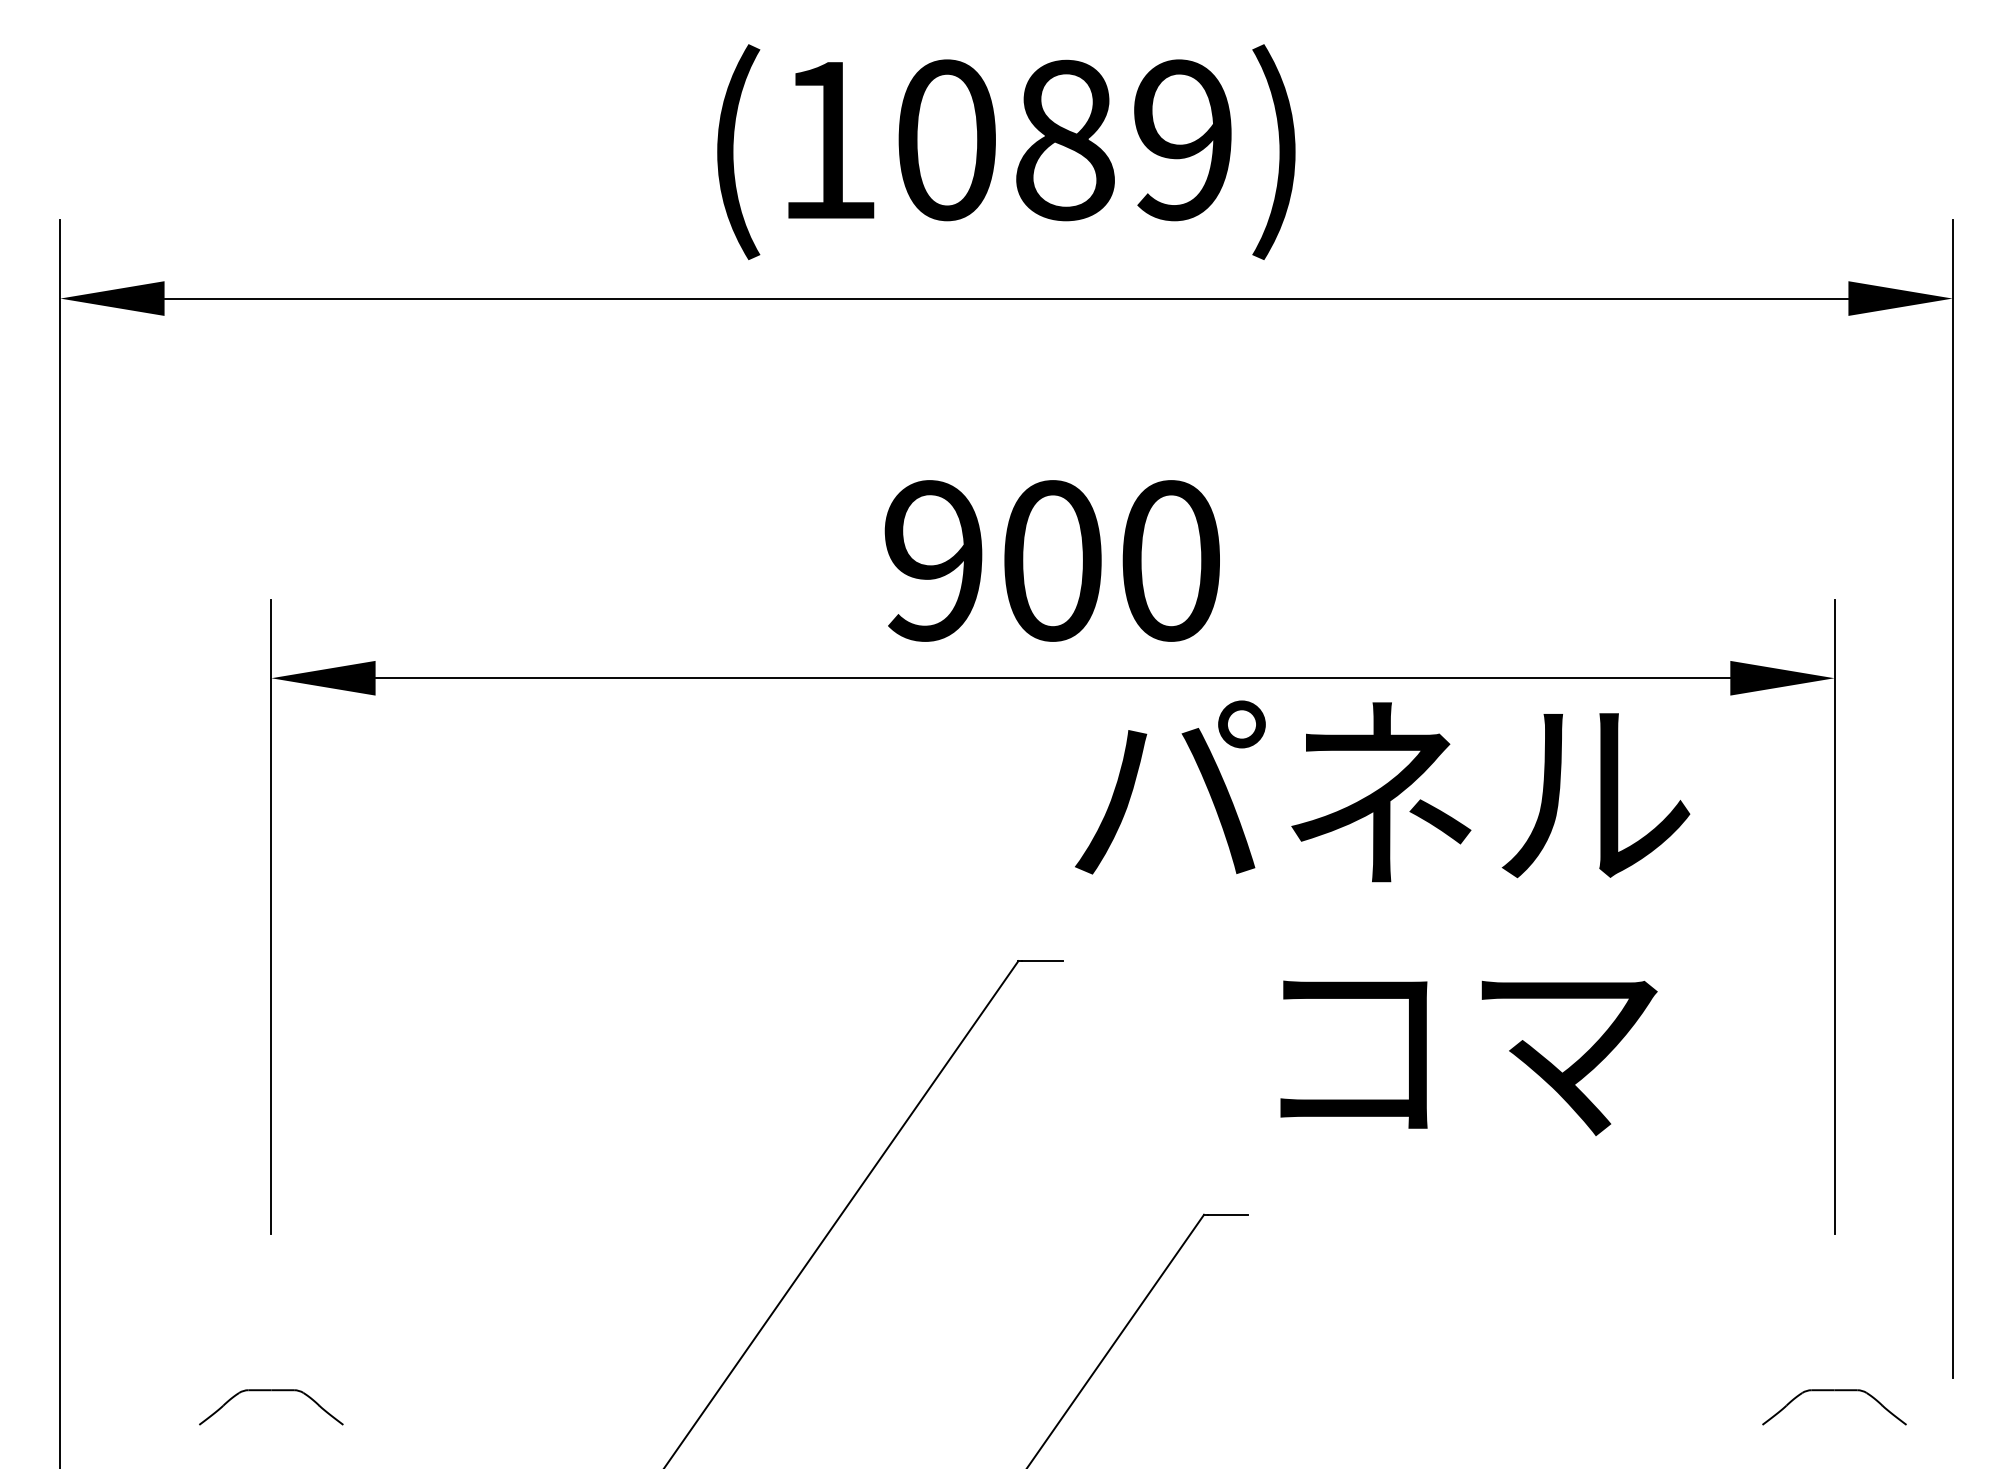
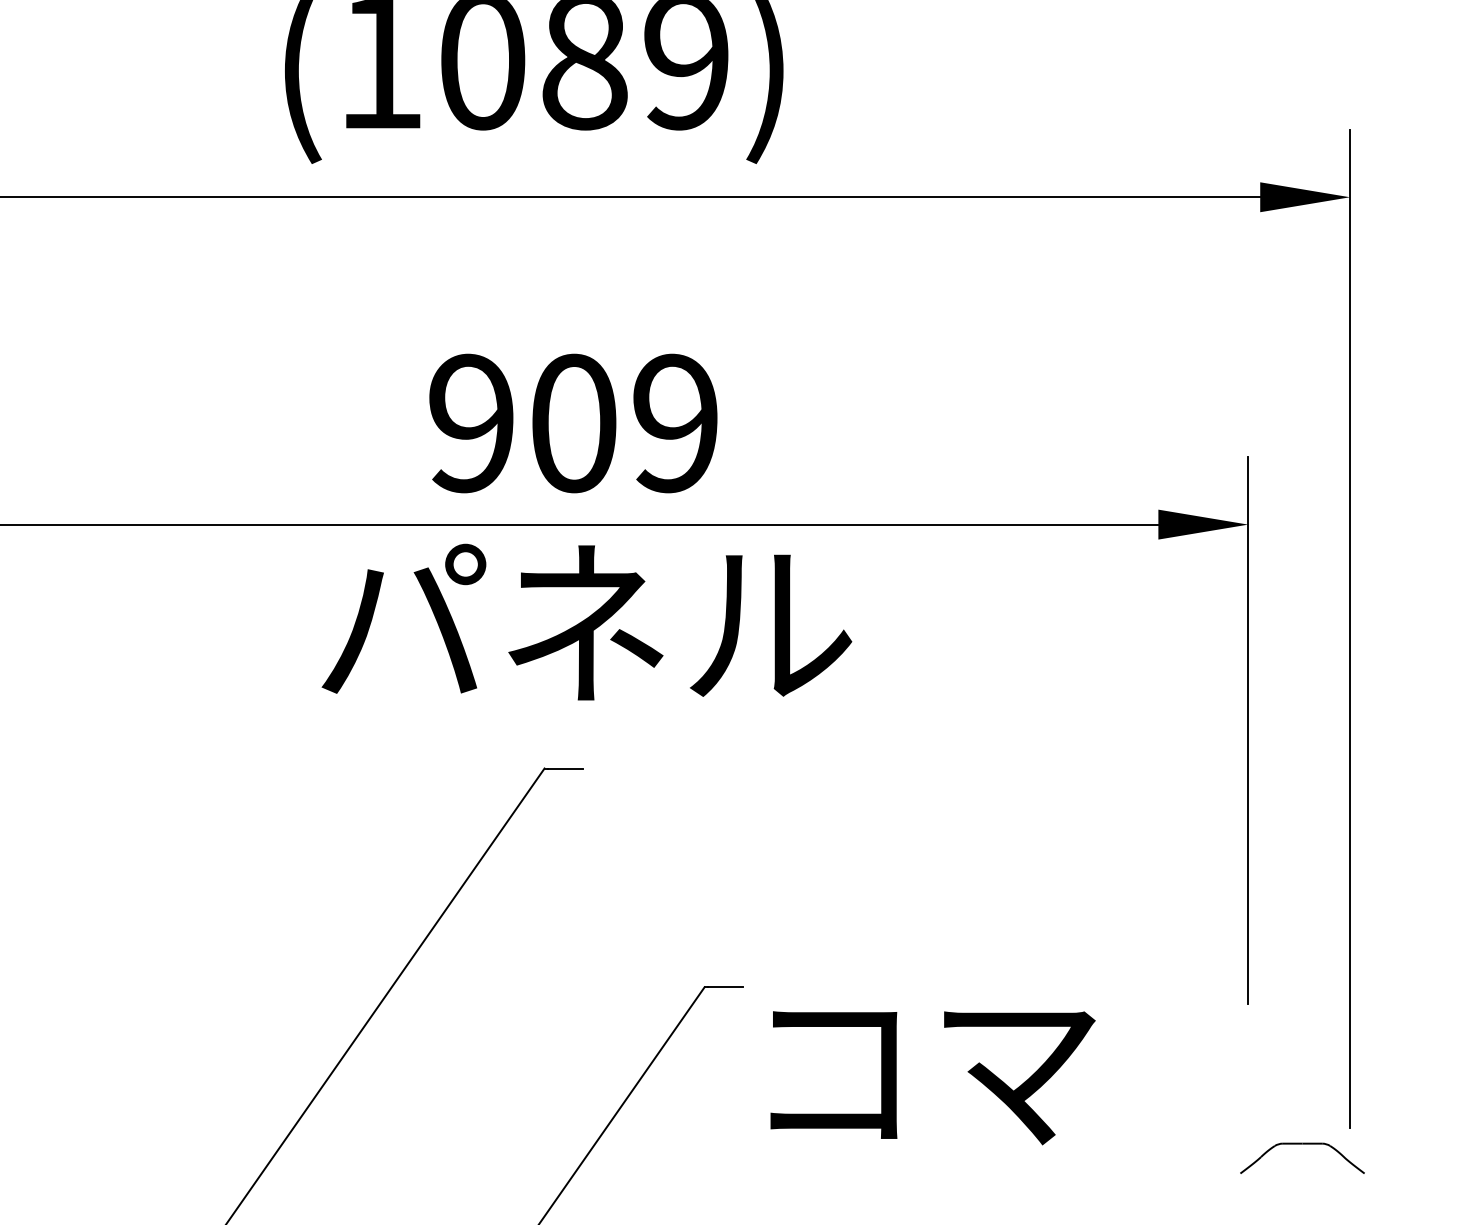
text: (1170, 560) -> (675, 423), 900 -> 909
text: (1382, 791) -> (586, 622), moved
text: (1468, 1057) -> (932, 1077), moved
part: (1834, 1391) -> (1302, 1144), moved

